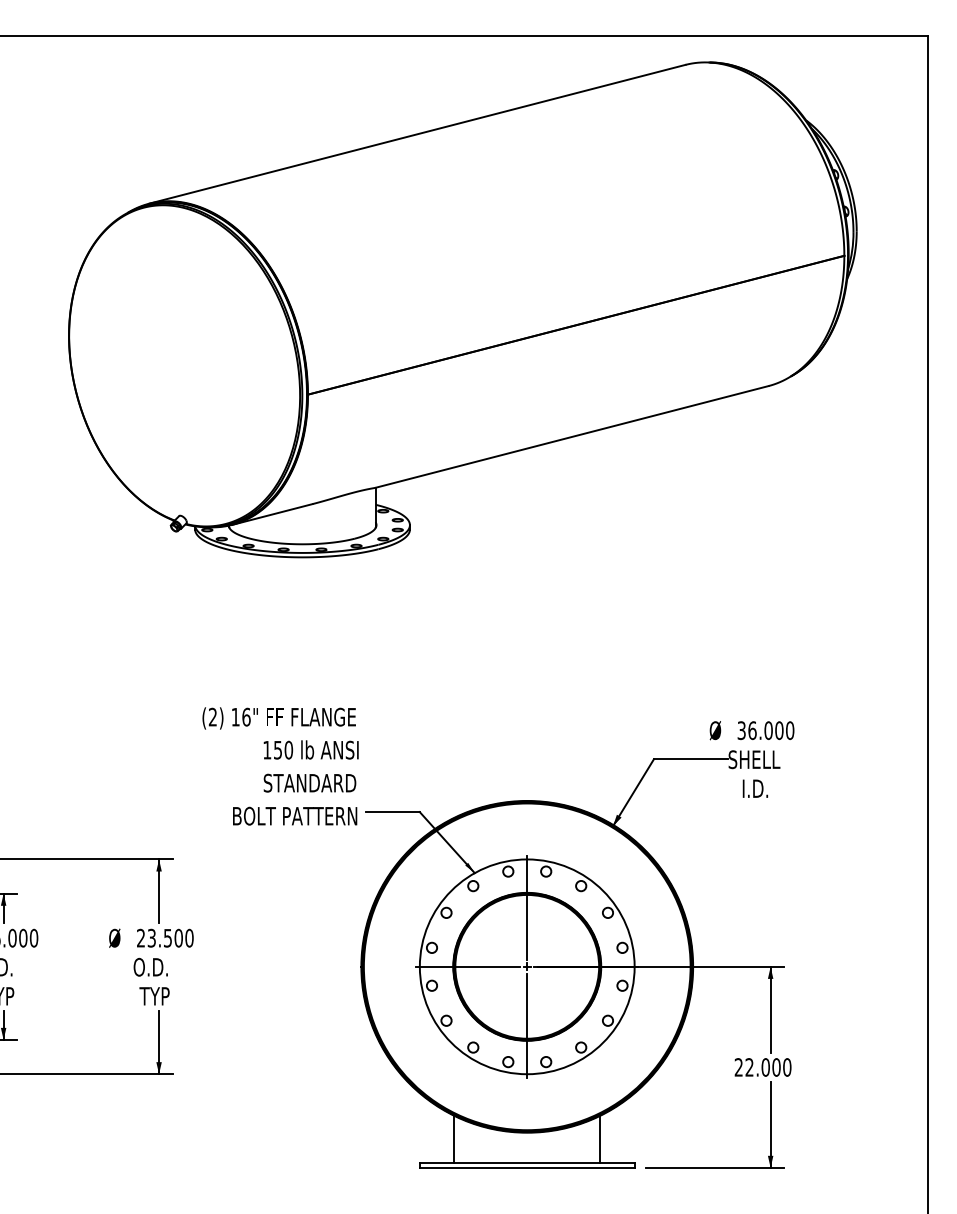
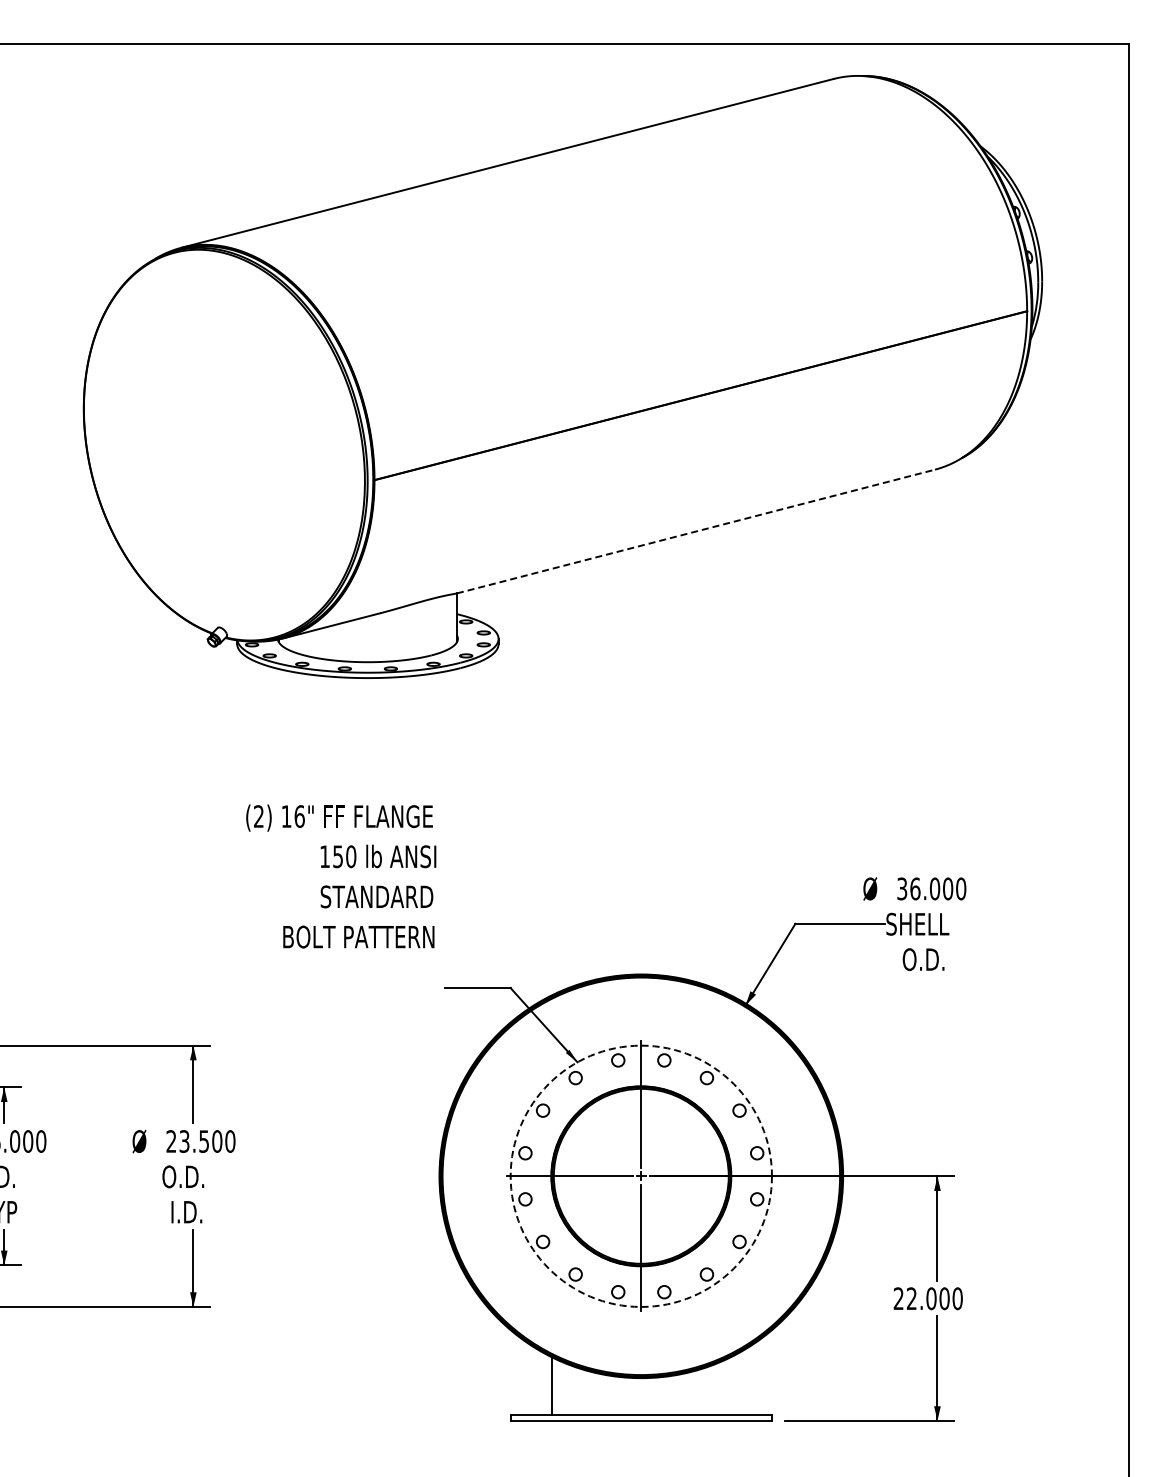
line: (571, 436) -> (695, 531), solid -> dashed
text: (280, 766) -> (341, 876), moved
text: (759, 788) -> (923, 959), I.D. -> O.D.
circle: (526, 966) -> (640, 1175), solid -> dashed
text: (154, 996) -> (187, 1212), TYP -> I.D.
line: (600, 1139) -> (730, 1386), removed

